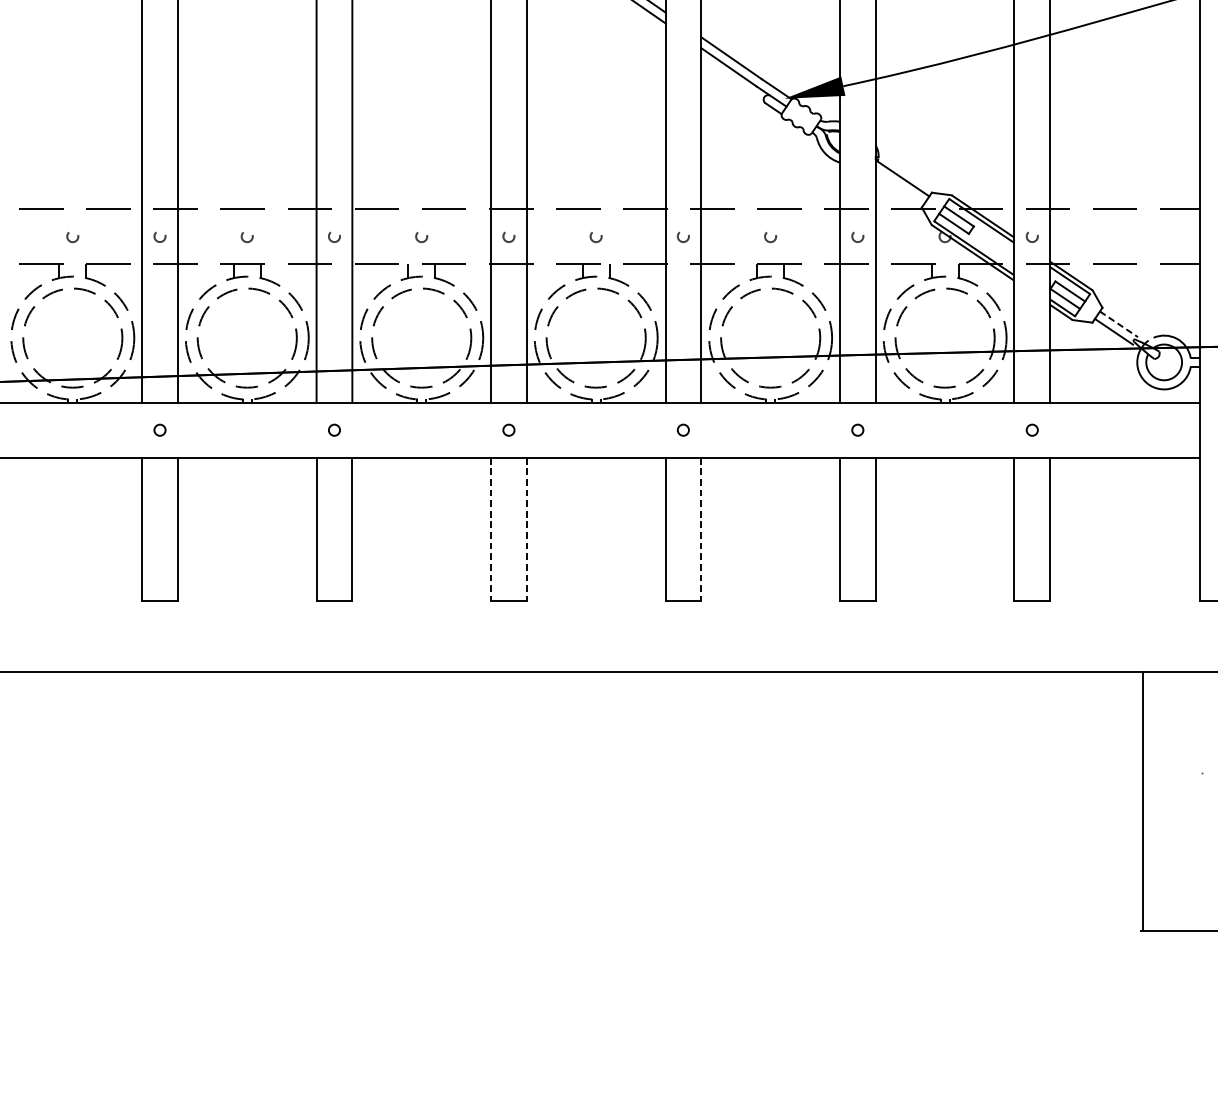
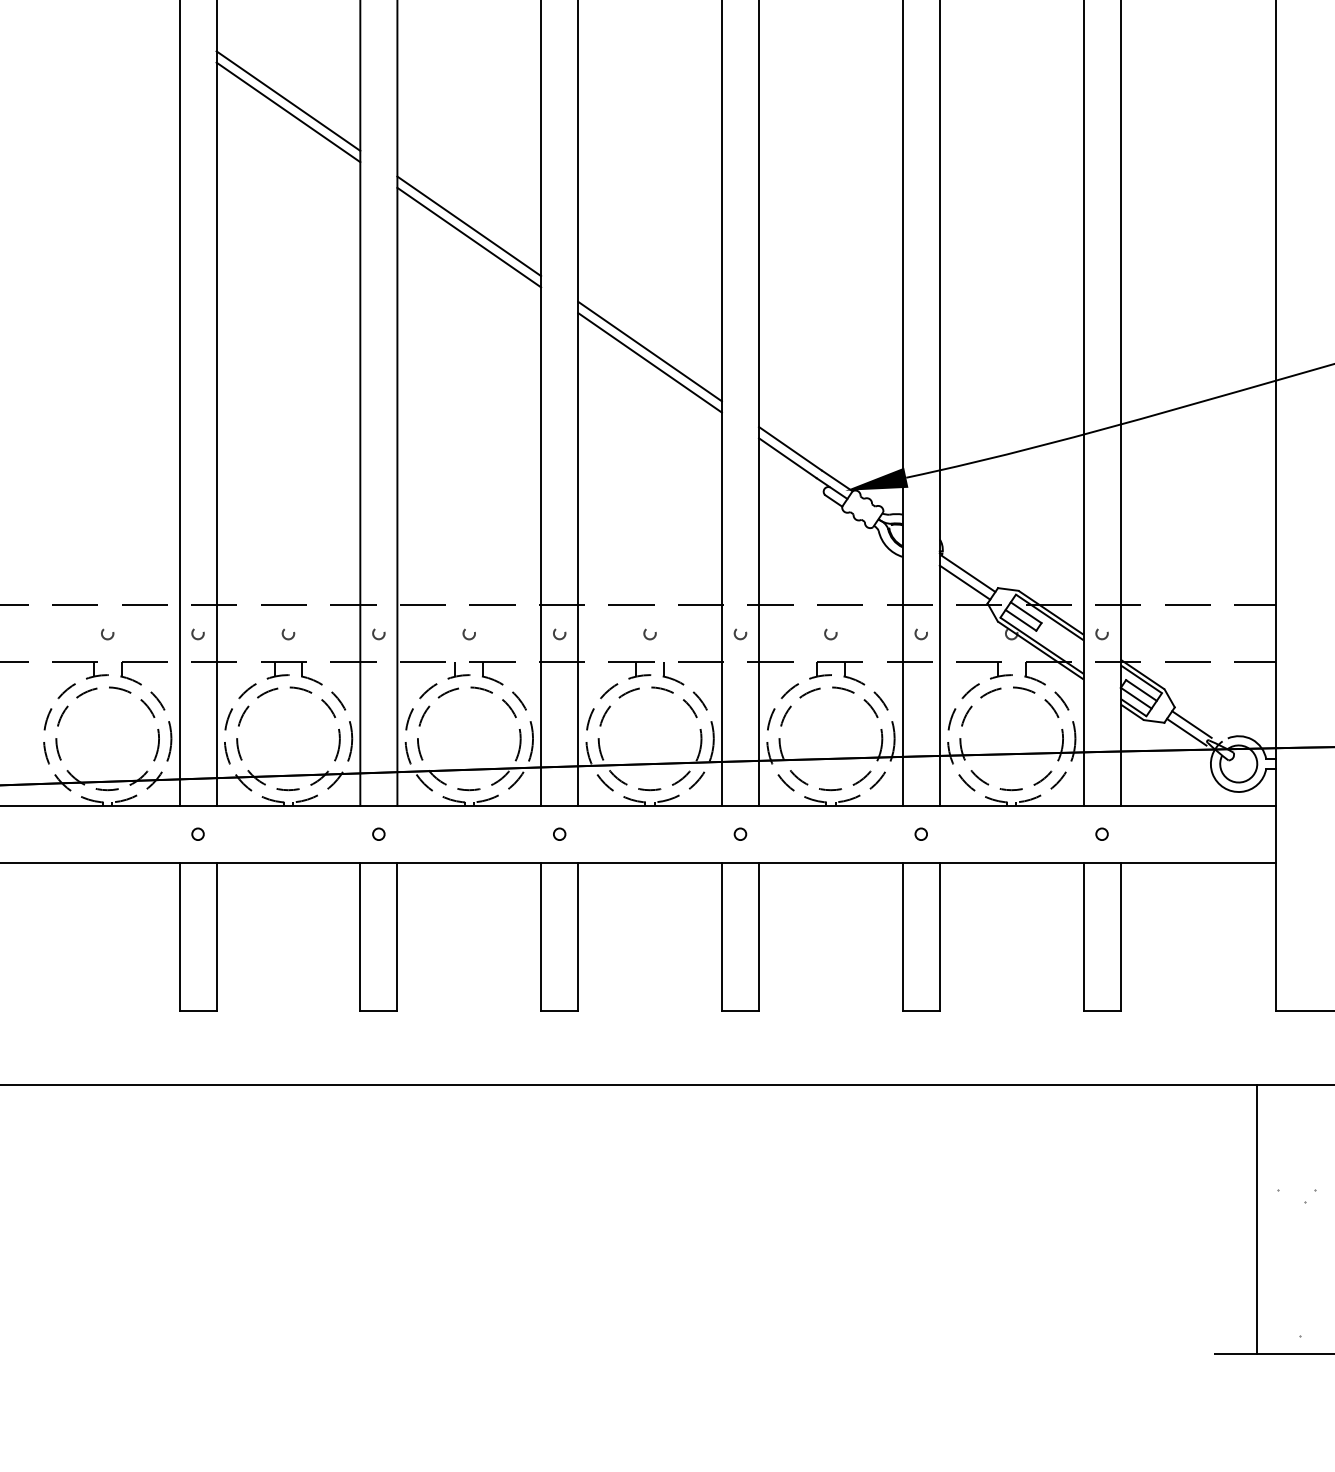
line: (899, 187) -> (964, 582), added
line: (1118, 324) -> (1191, 724), dashed -> solid
line: (491, 529) -> (541, 937), dashed -> solid
line: (527, 529) -> (578, 937), dashed -> solid
line: (701, 529) -> (759, 937), dashed -> solid
line: (1142, 801) -> (1257, 1219), moved

